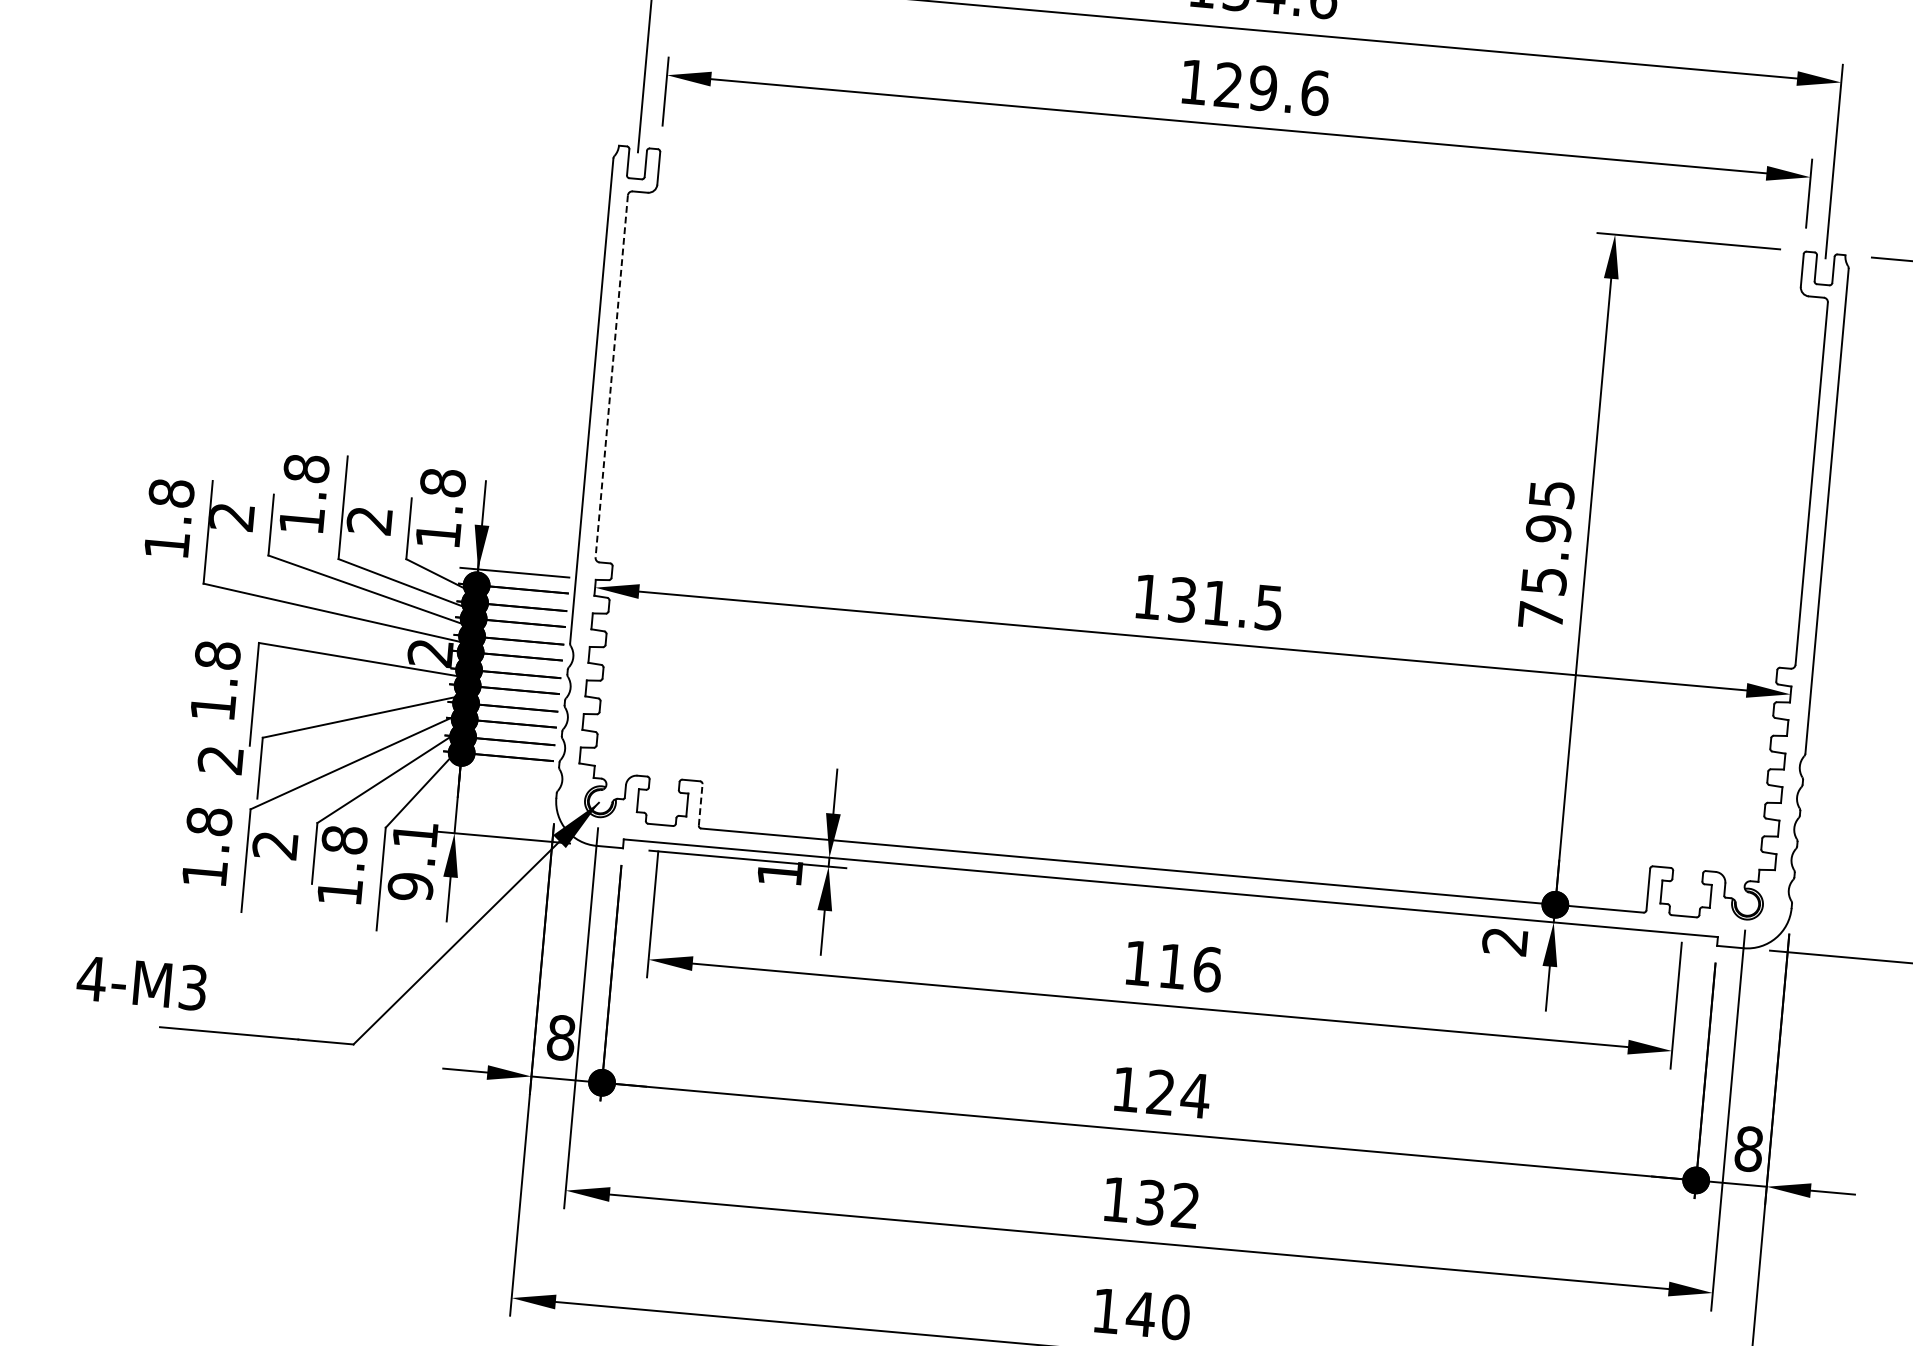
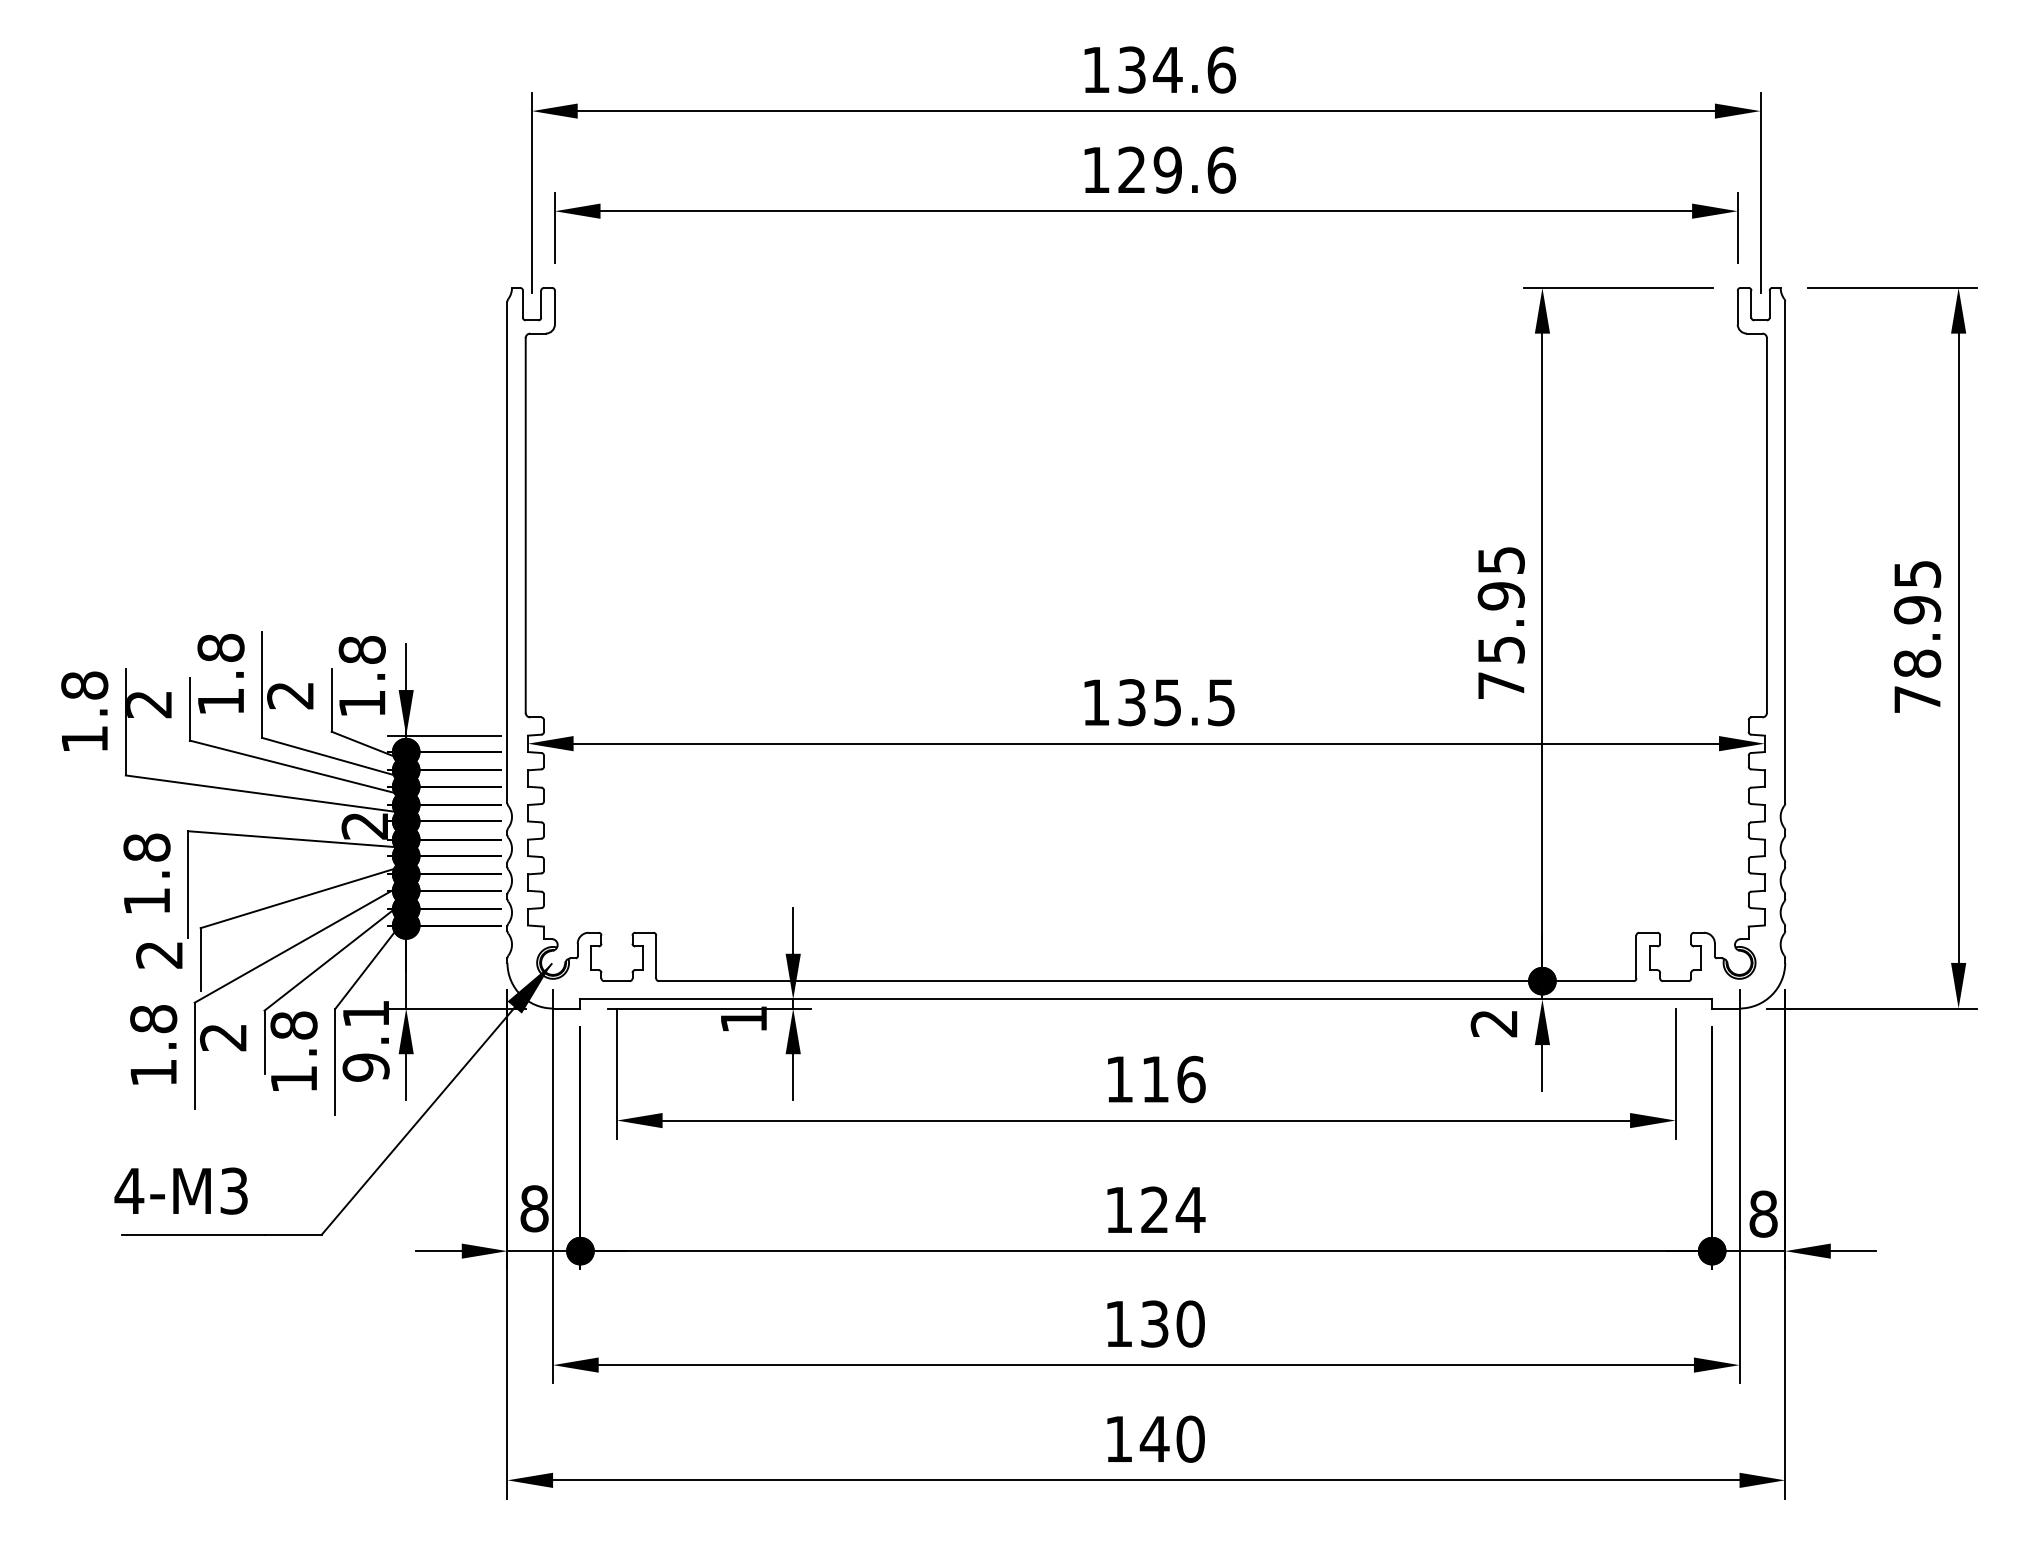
line: (611, 377) -> (525, 526), dashed -> solid
text: (1216, 603) -> (1167, 702), 131.5 -> 135.5
line: (700, 804) -> (656, 956), dashed -> solid
text: (141, 982) -> (180, 1190), moved
text: (1185, 1205) -> (1190, 1323), 132 -> 130

